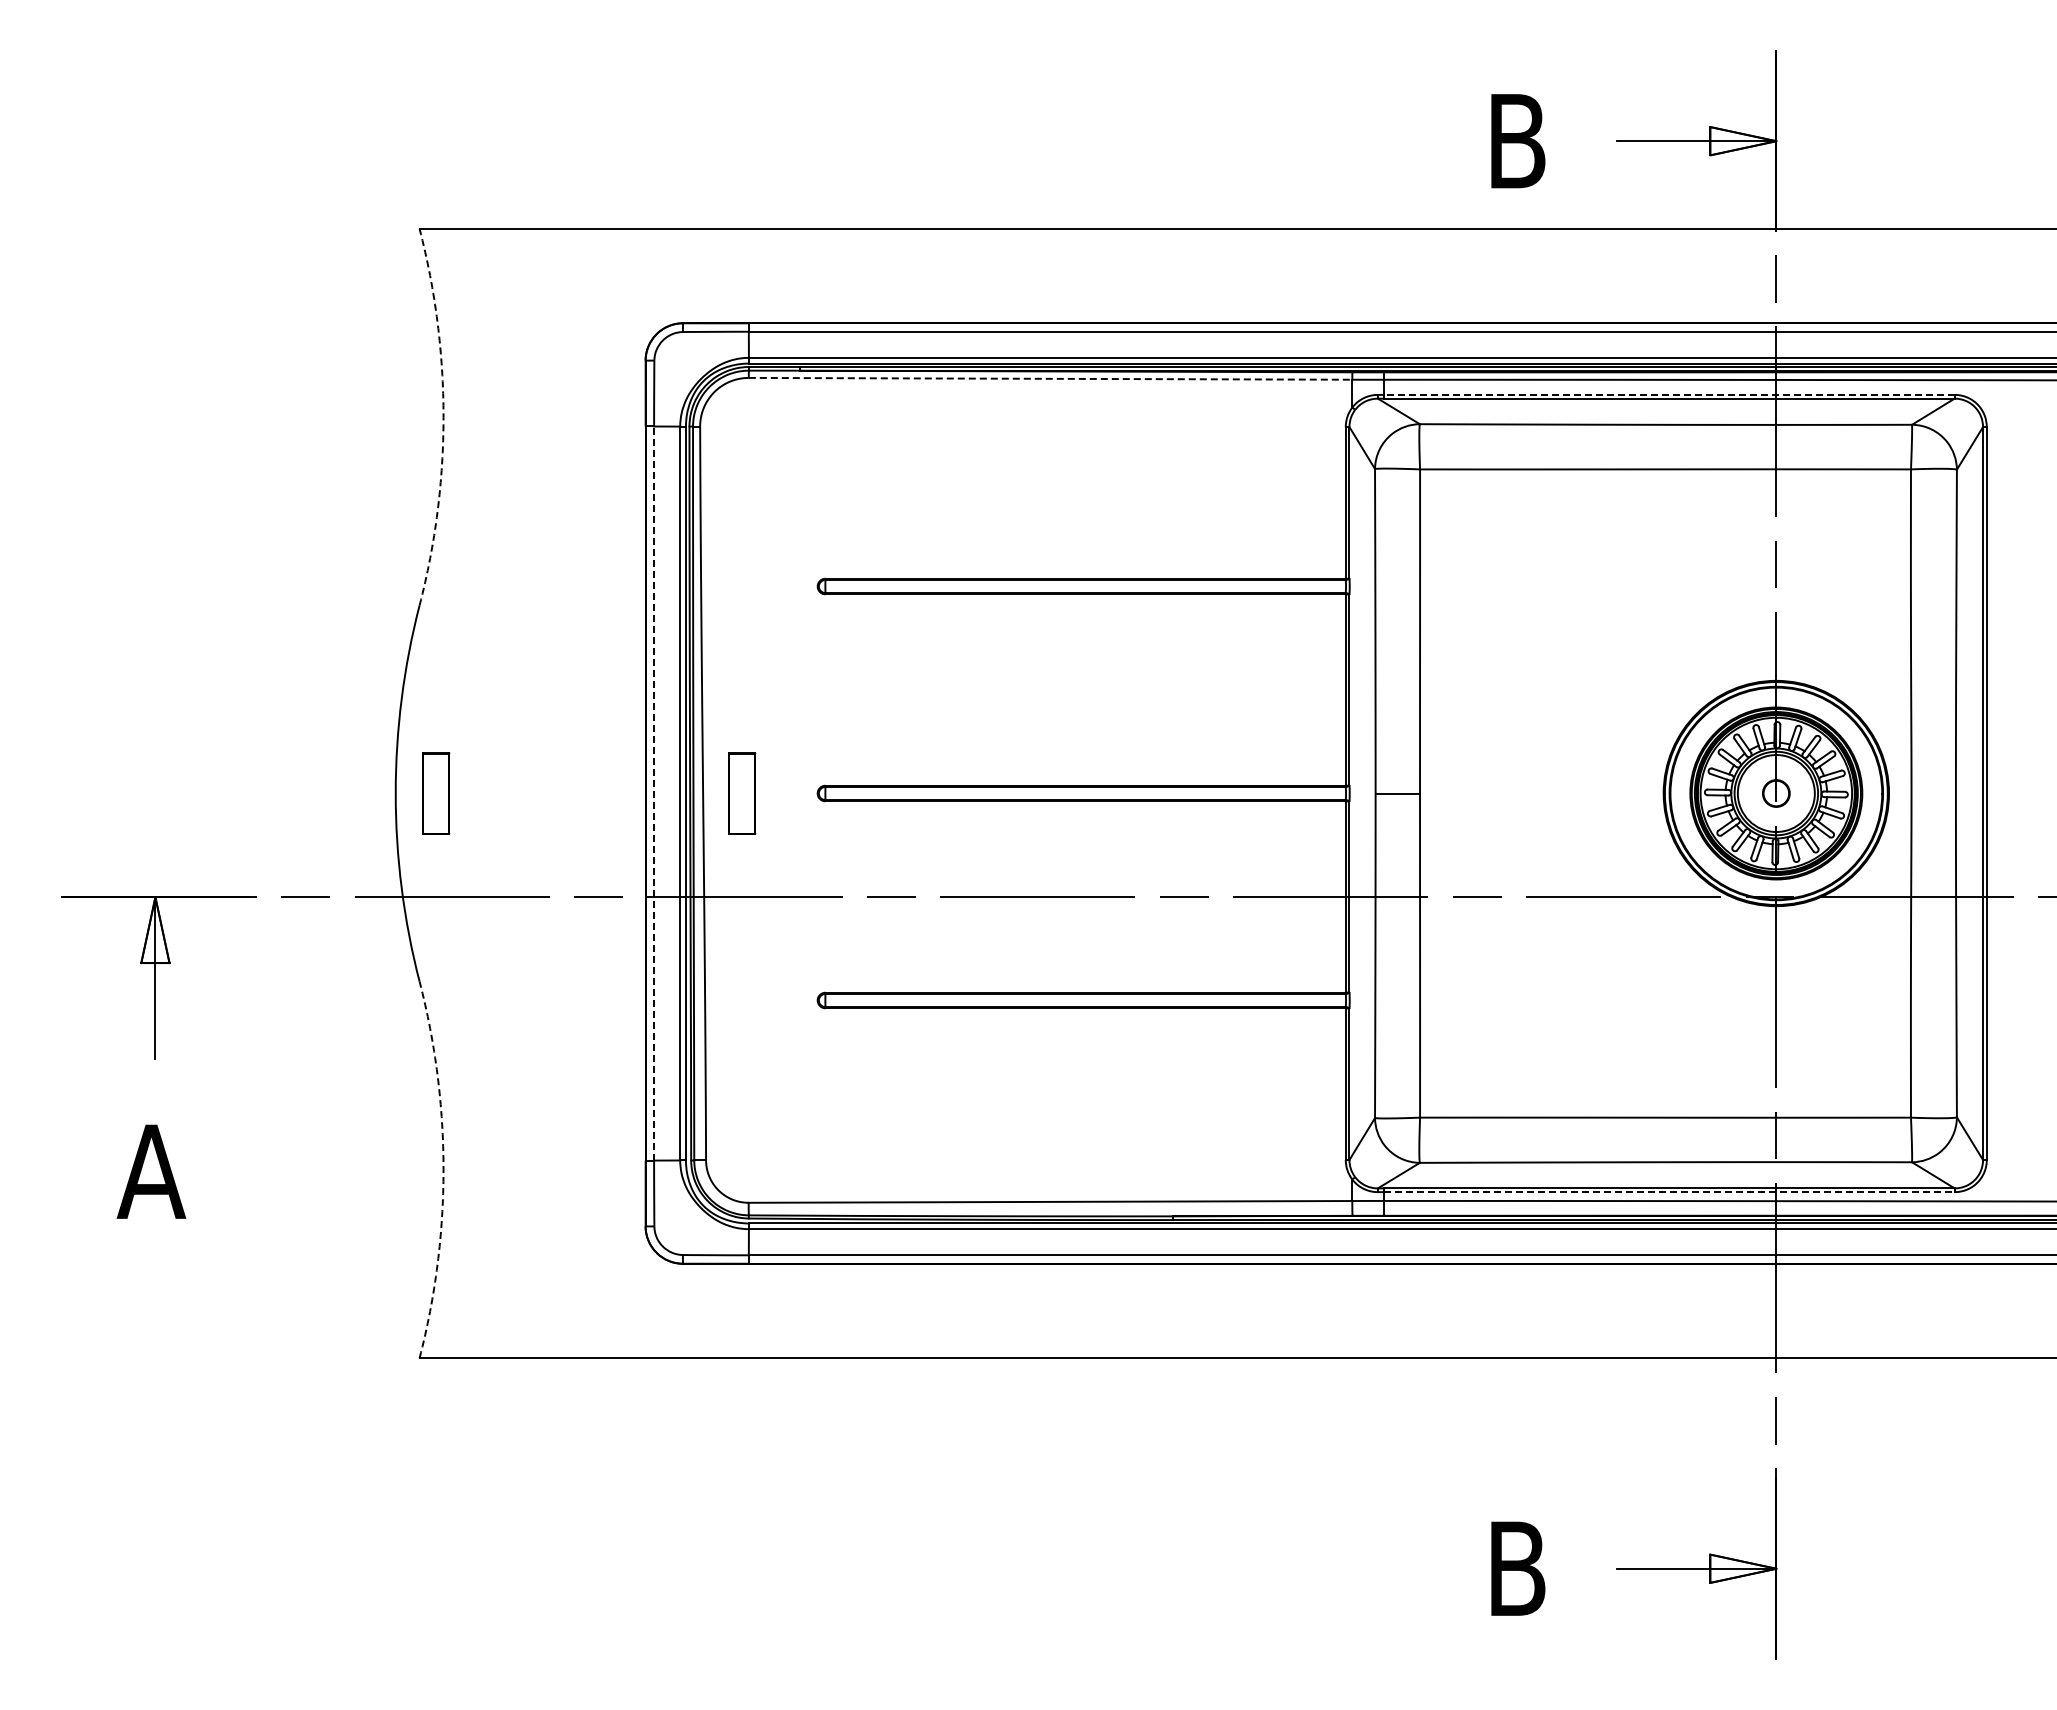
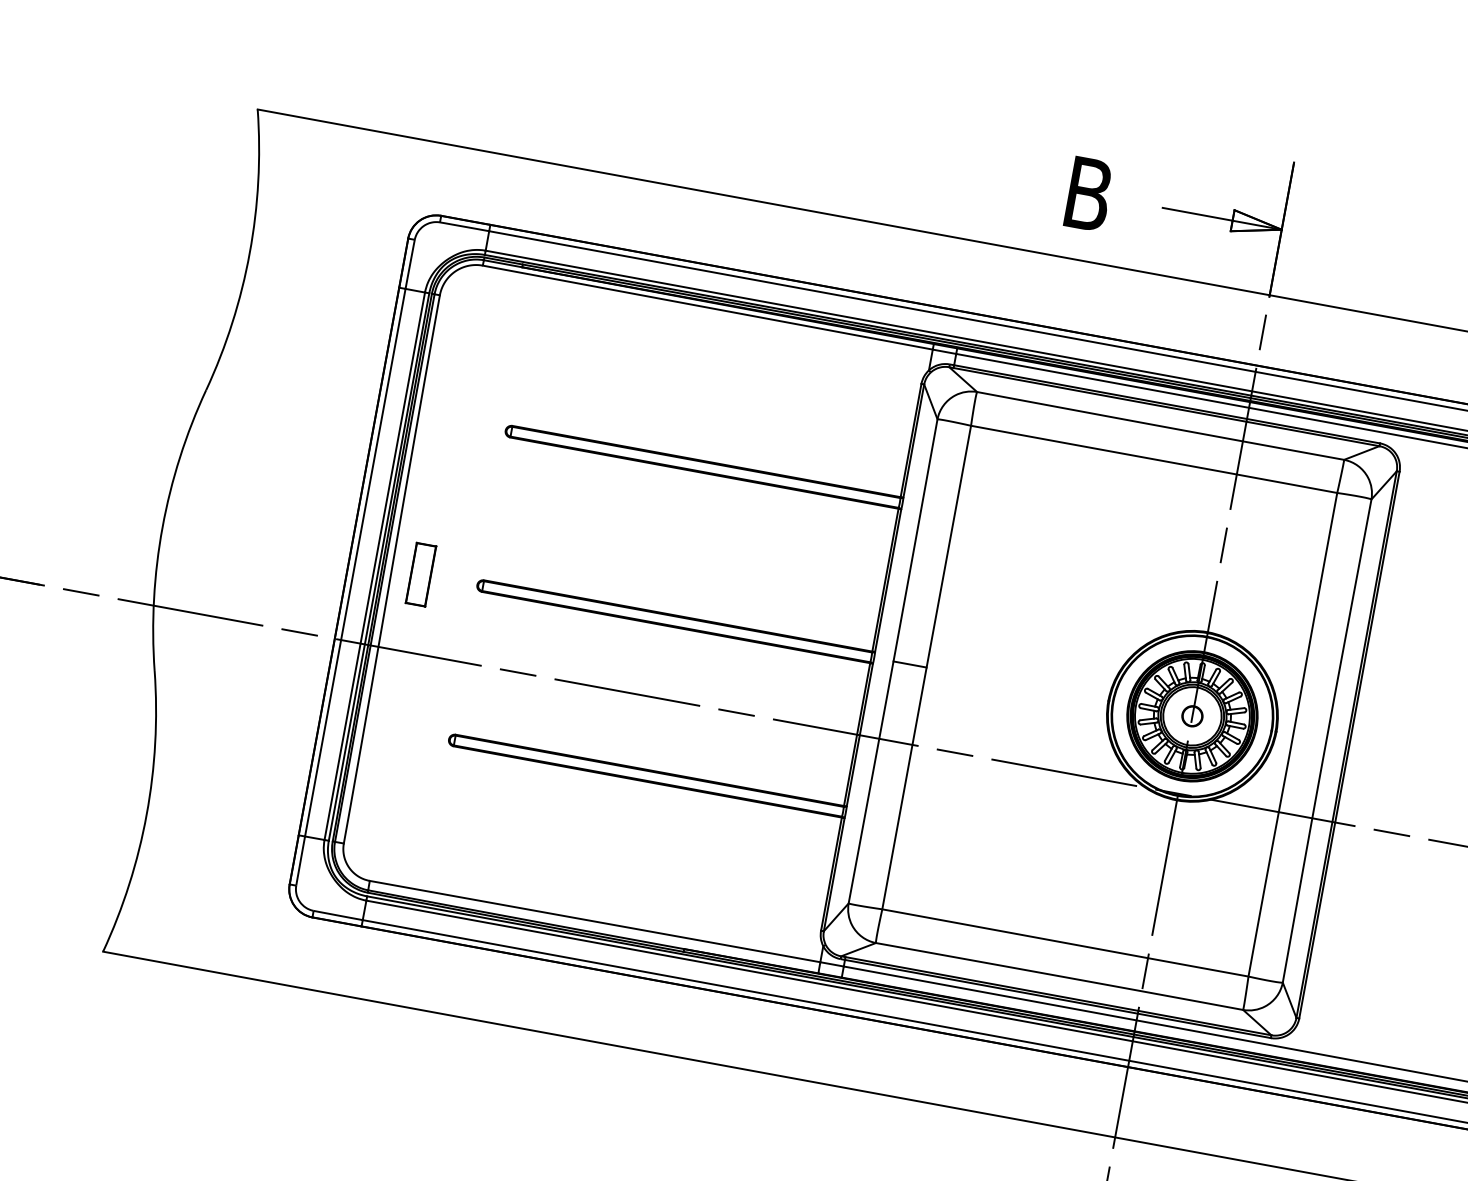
line: (1050, 378) -> (707, 307), dashed -> solid
line: (1668, 394) -> (1166, 403), dashed -> solid
arc: (443, 417) -> (249, 253), dashed -> solid
part: (436, 793) -> (193, 532), removed
line: (654, 793) -> (355, 562), dashed -> solid
arc: (443, 1169) -> (146, 814), dashed -> solid
line: (1669, 1192) -> (1058, 999), dashed -> solid

